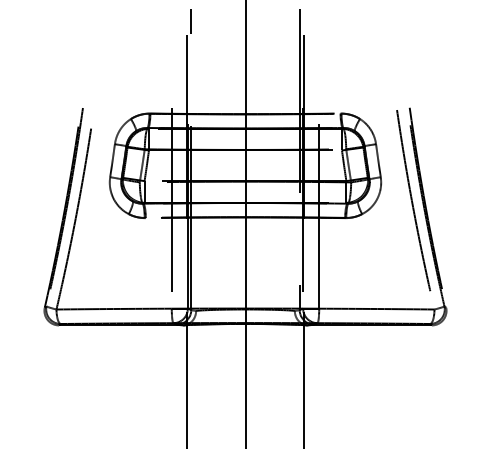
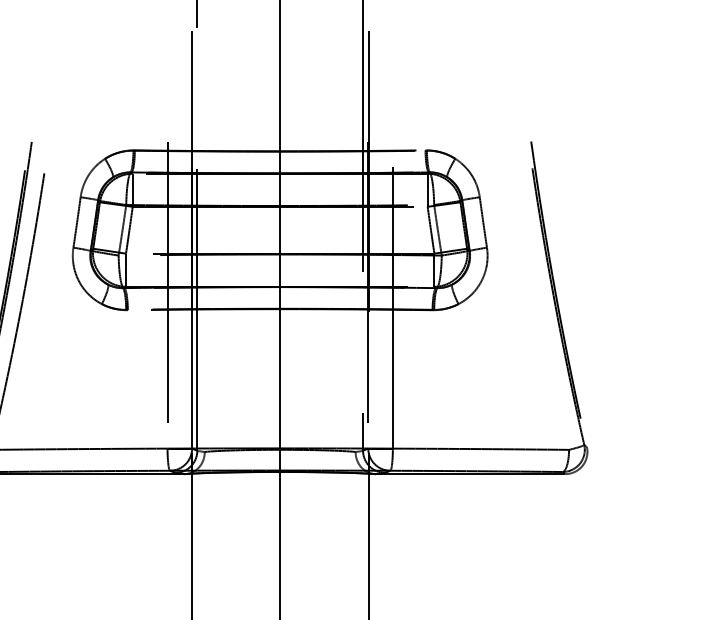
curve: (412, 200) -> (535, 283), removed

